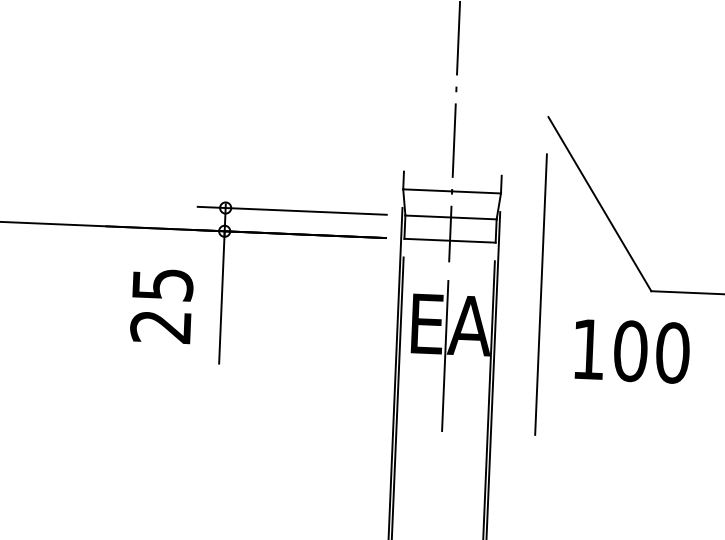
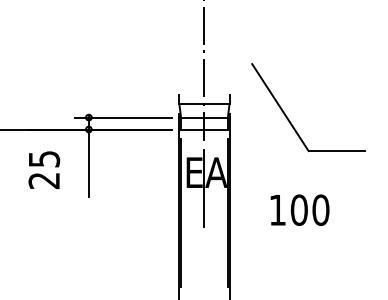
line: (541, 295) -> (252, 155), removed
text: (162, 304) -> (44, 169), moved
text: (631, 349) -> (299, 209), moved

